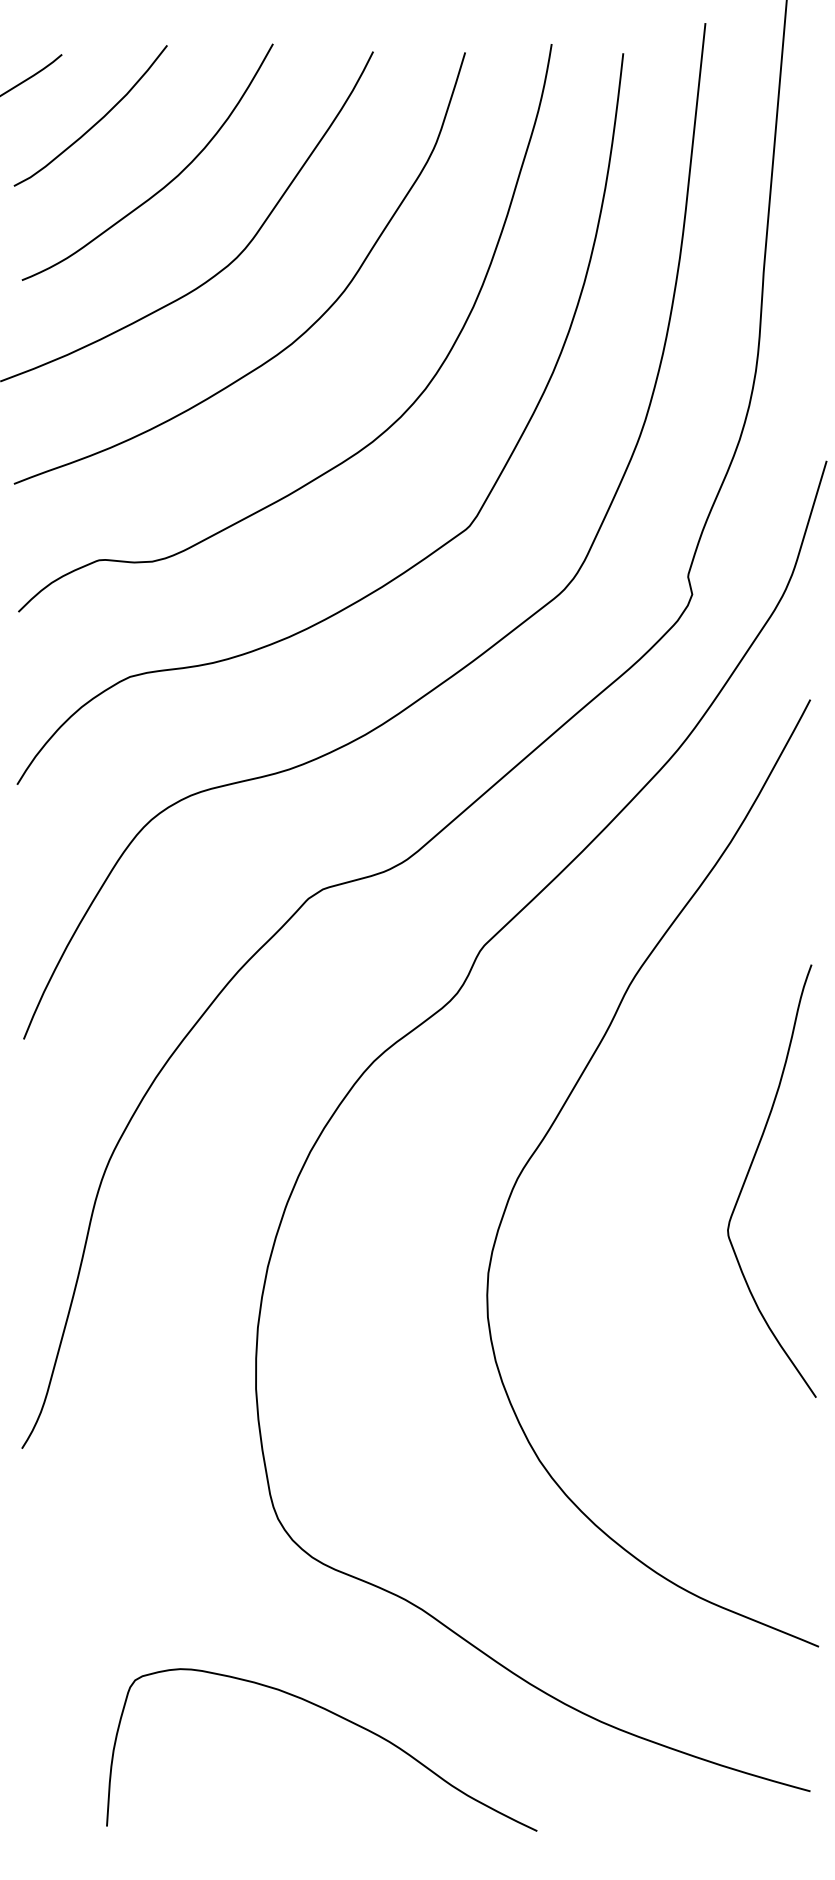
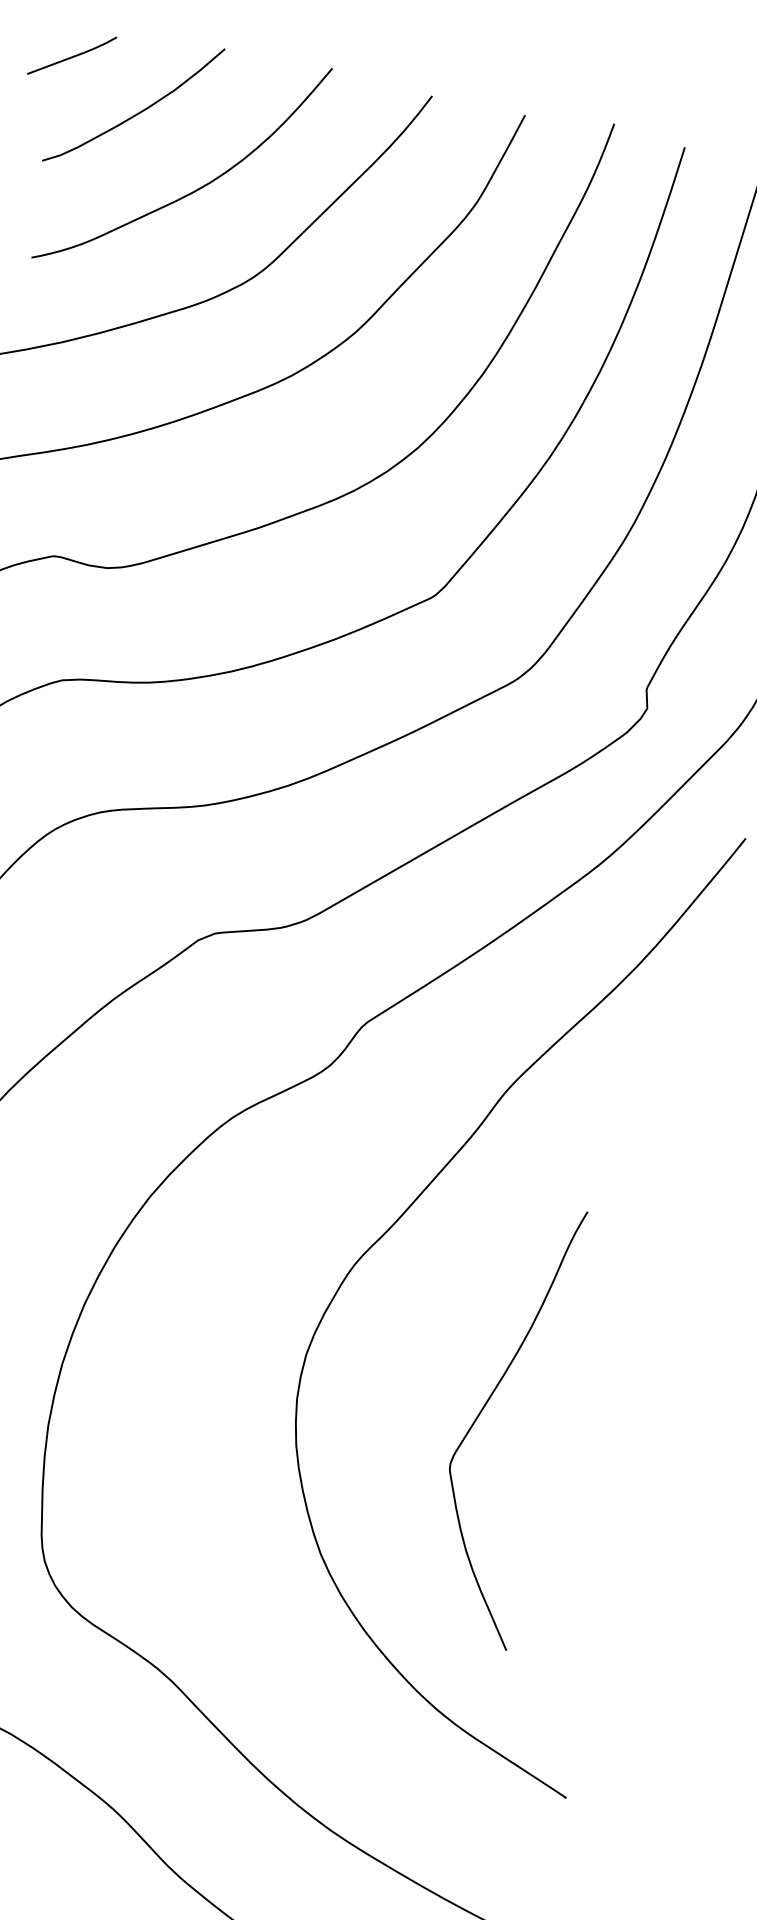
curve: (749, 1172) -> (483, 1409), moved

